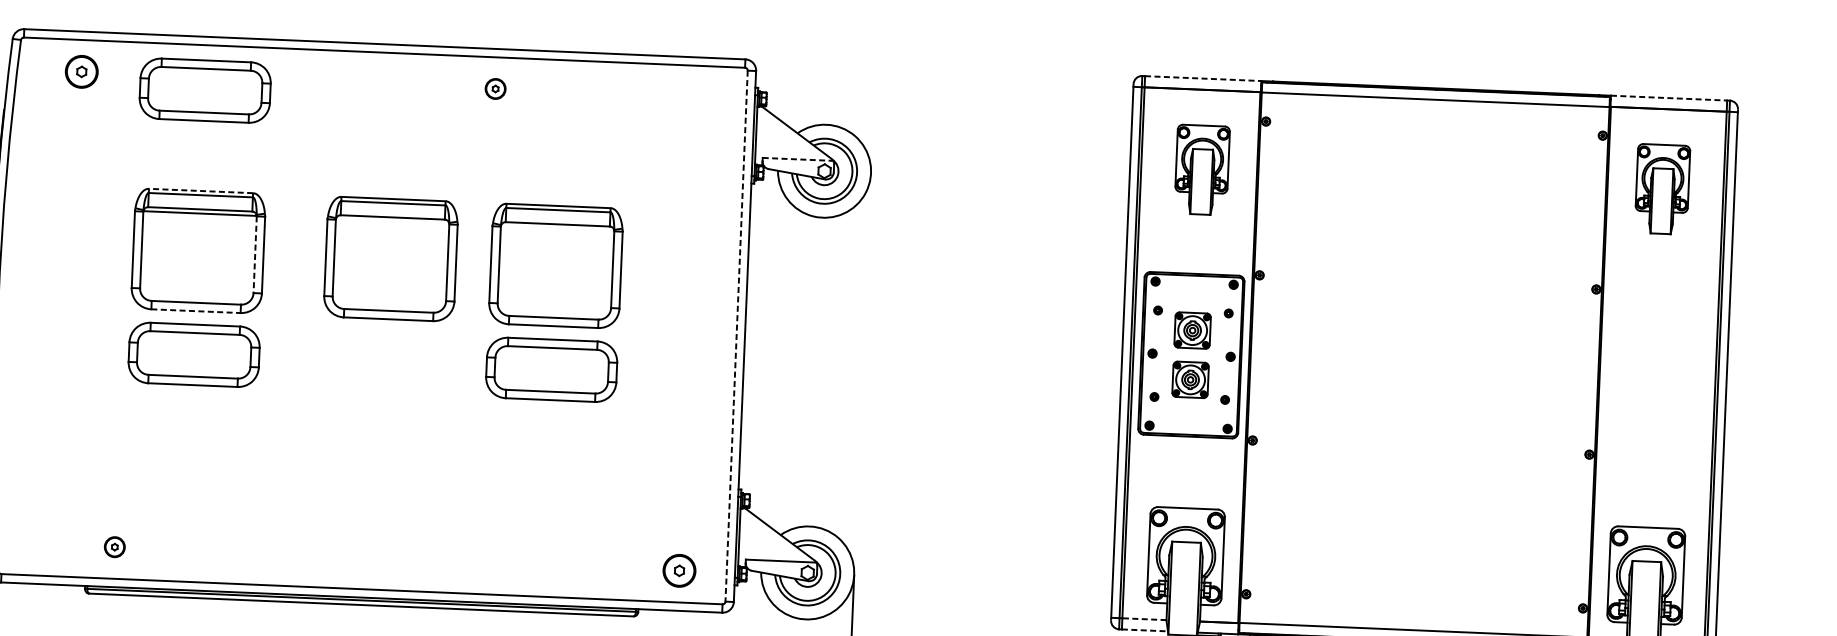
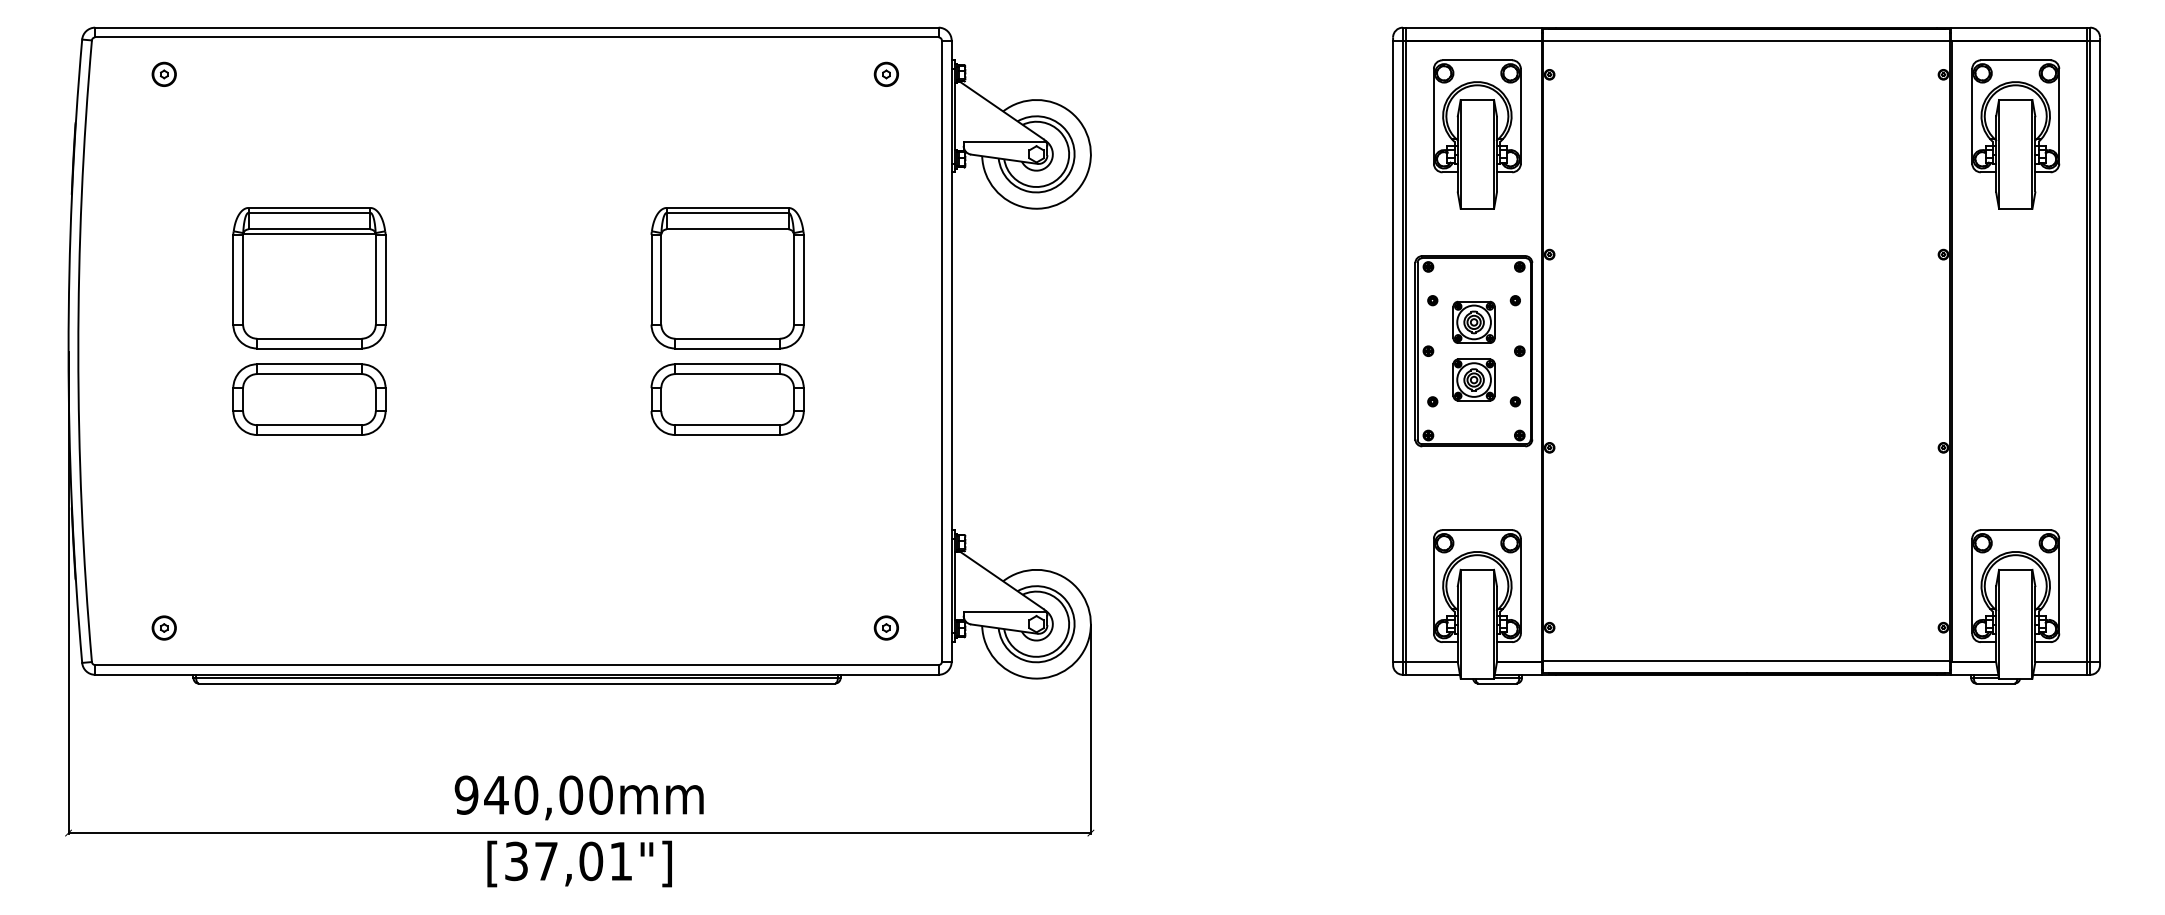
part: (81, 70) -> (163, 73), size x0.62
line: (1203, 78) -> (1474, 27), dashed -> solid
part: (494, 88) -> (885, 73), moved
part: (205, 90) -> (309, 90), removed
line: (1669, 97) -> (2019, 27), dashed -> solid
line: (798, 159) -> (1005, 141), dashed -> solid
part: (1202, 170) -> (1477, 134), size x1.43
part: (1662, 189) -> (2015, 134), size x1.43
line: (201, 190) -> (309, 207), dashed -> solid
line: (254, 254) -> (375, 279), dashed -> solid
part: (390, 259) -> (534, 278), removed
line: (196, 311) -> (309, 348), dashed -> solid
line: (736, 336) -> (941, 351), dashed -> solid
part: (114, 546) -> (163, 627), moved
part: (678, 570) -> (885, 627), size x0.62
line: (1144, 618) -> (1431, 661), dashed -> solid
line: (1145, 630) -> (1433, 674), dashed -> solid

